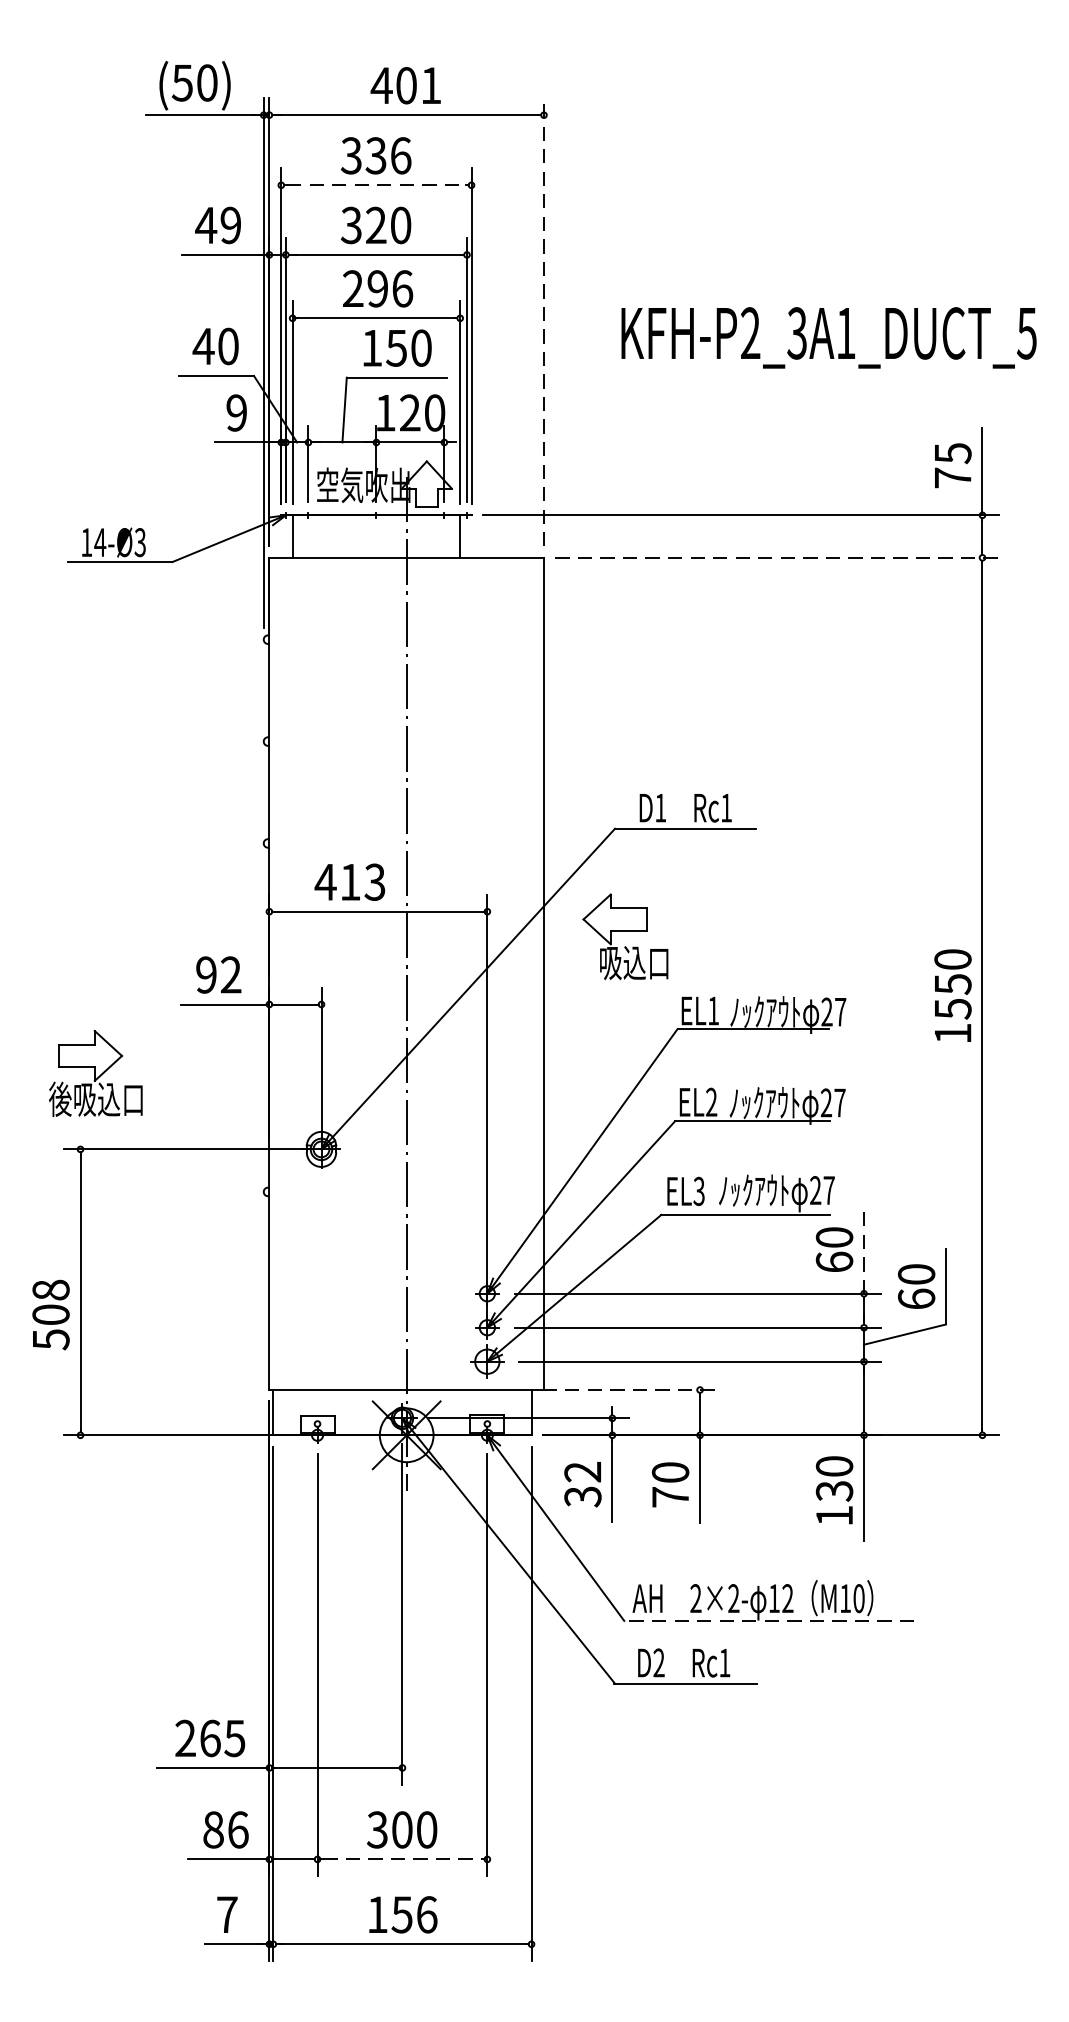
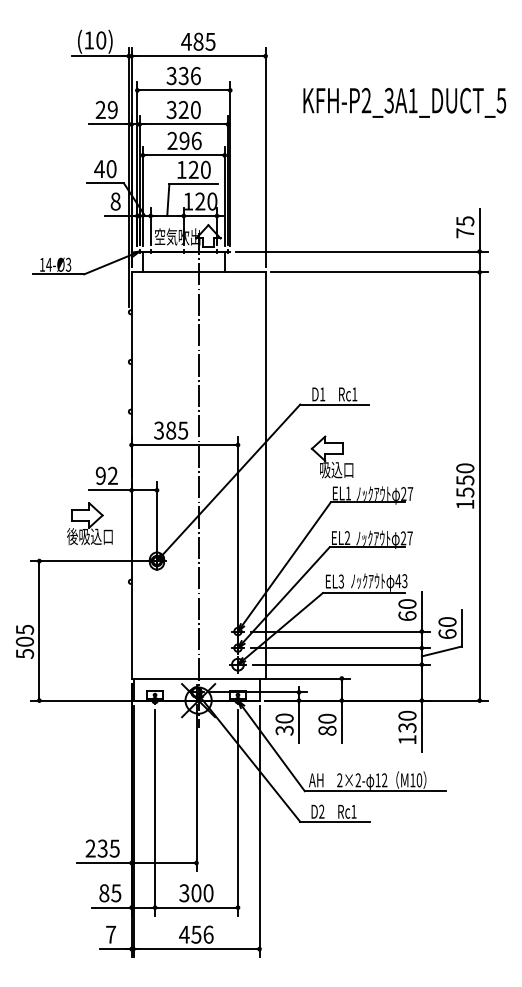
text: (183, 83) -> (89, 40), (50) -> (10)
text: (418, 85) -> (204, 41), 401 -> 485
line: (375, 185) -> (183, 90), dashed -> solid
text: (205, 224) -> (100, 109), 49 -> 29
line: (543, 320) -> (265, 156), dashed -> solid
text: (828, 337) -> (404, 102), moved
text: (396, 347) -> (193, 169), 150 -> 120
text: (236, 412) -> (115, 201), 9 -> 8
line: (779, 558) -> (380, 272), dashed -> solid
text: (349, 881) -> (170, 430), 413 -> 385
part: (623, 935) -> (331, 456), moved
part: (95, 1072) -> (89, 523), moved
text: (822, 1191) -> (401, 581), 27 -> 43
line: (863, 1252) -> (421, 611), dashed -> solid
text: (50, 1289) -> (24, 629), 508 -> 505
line: (629, 1389) -> (307, 678), dashed -> solid
text: (582, 1471) -> (284, 718), 32 -> 30
text: (670, 1496) -> (327, 730), 70 -> 80
line: (769, 1621) -> (375, 791), dashed -> solid
text: (209, 1738) -> (102, 848), 265 -> 235
text: (238, 1830) -> (116, 893), 86 -> 85
line: (402, 1859) -> (196, 907), dashed -> solid
text: (377, 1914) -> (184, 934), 156 -> 456

